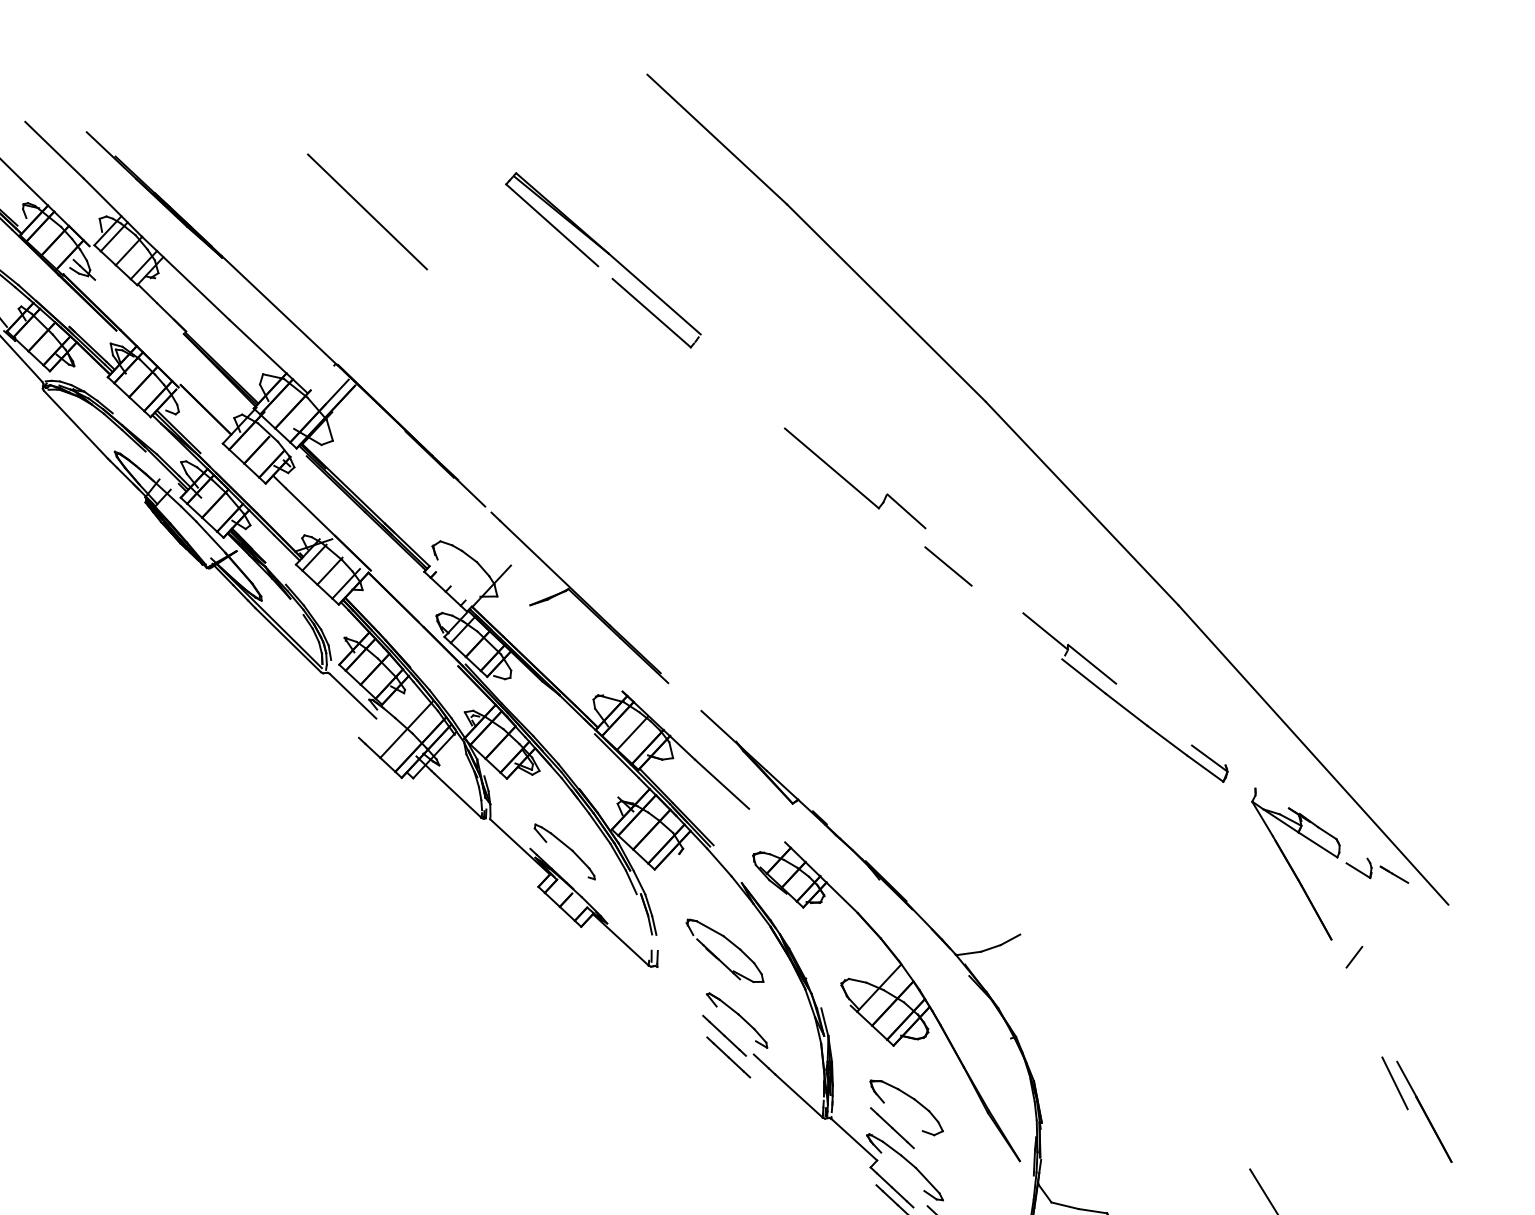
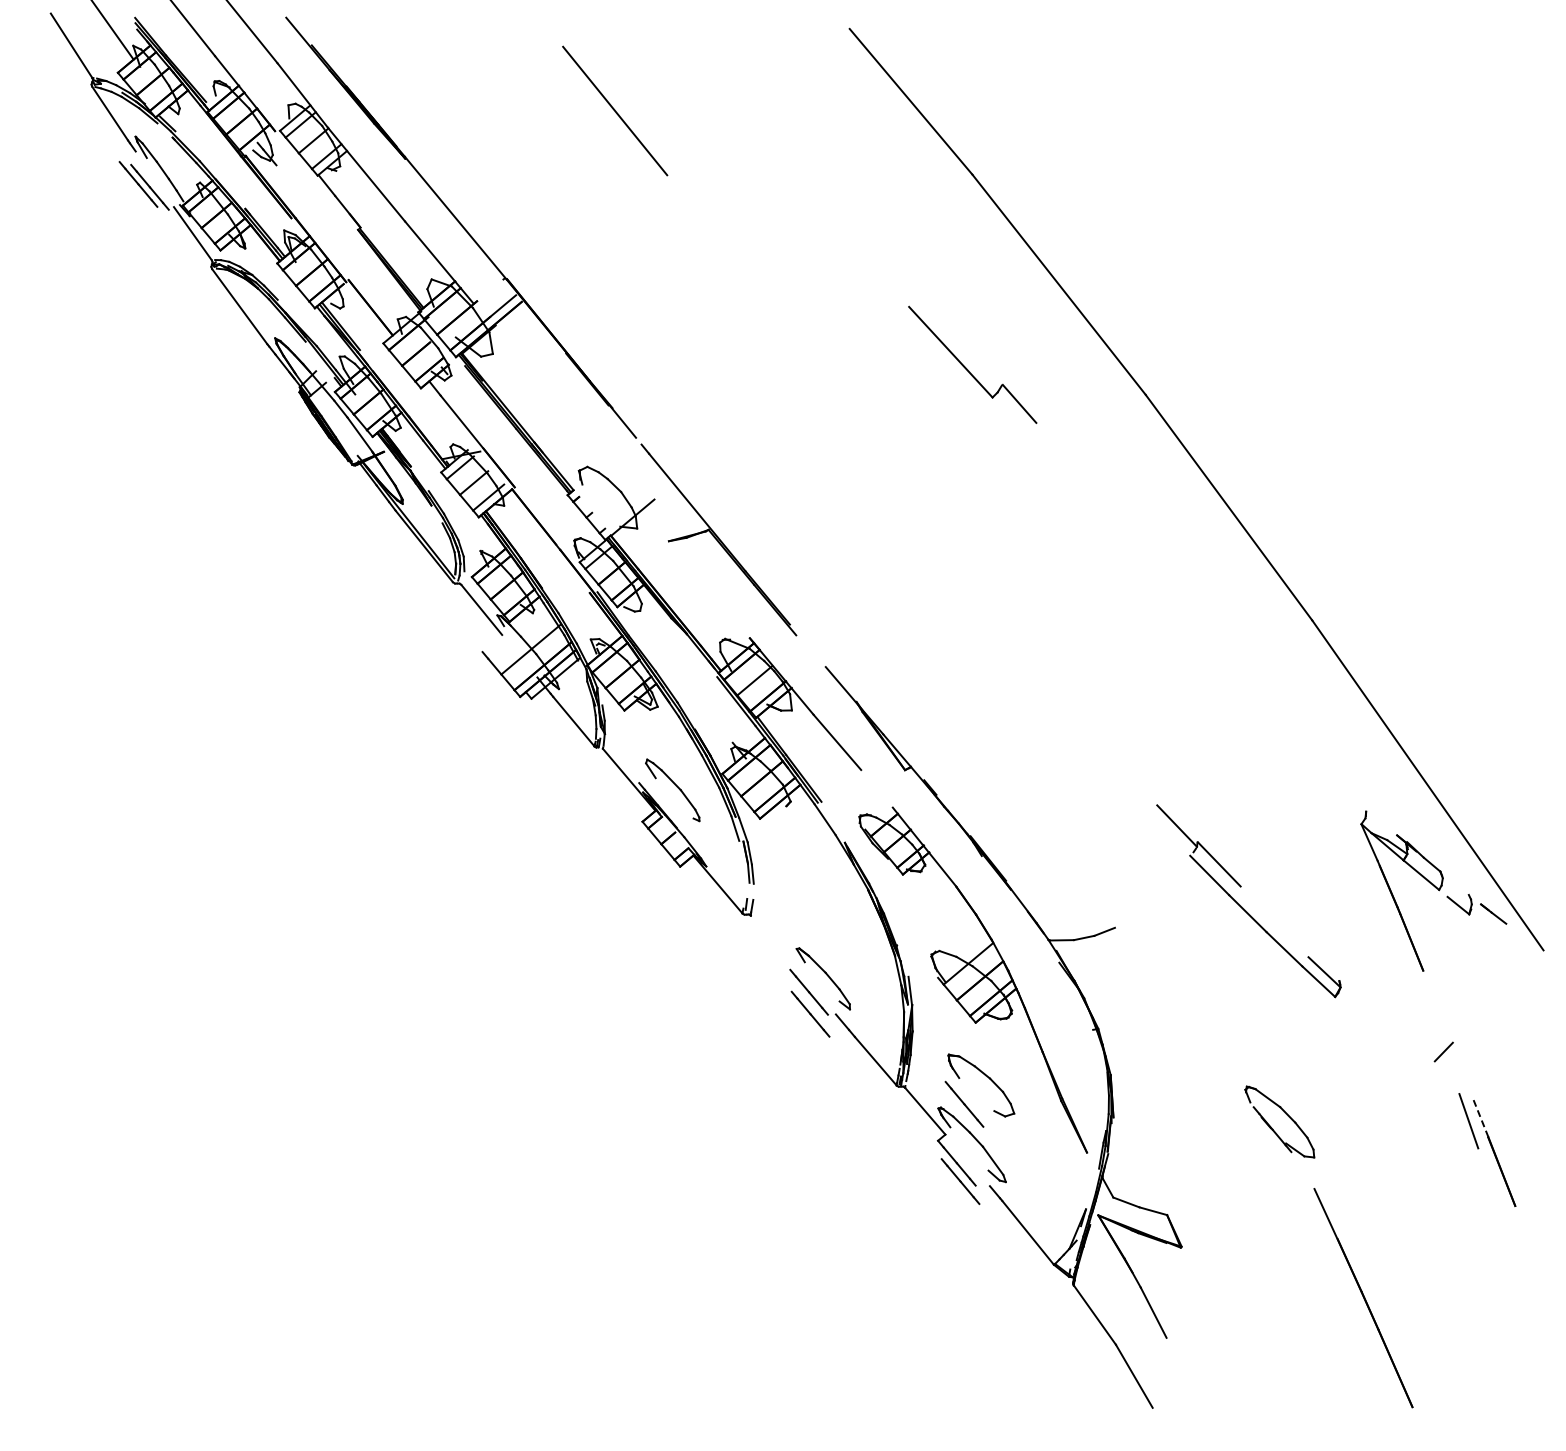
line: (367, 211) -> (615, 110), moved
part: (607, 254) -> (788, 202), removed
part: (850, 482) -> (967, 368), moved
line: (948, 566) -> (1088, 553), removed
part: (1120, 703) -> (1242, 906), moved
part: (730, 943) -> (1286, 1115), moved
line: (1353, 956) -> (1443, 1051), moved
line: (1407, 1080) -> (1481, 1119), solid -> dashed

